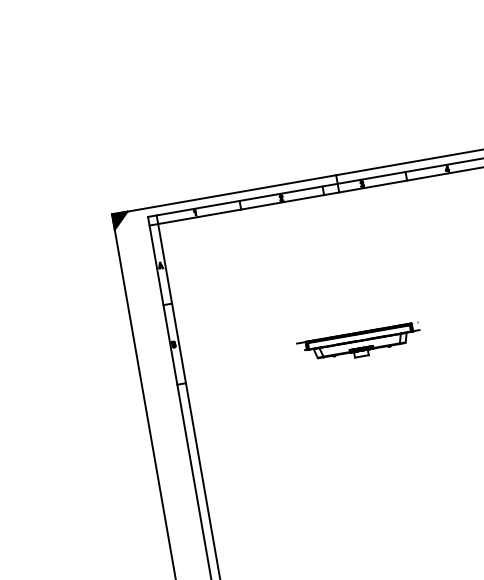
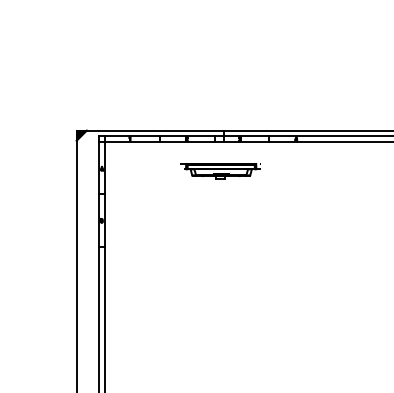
part: (359, 344) -> (220, 171), moved

